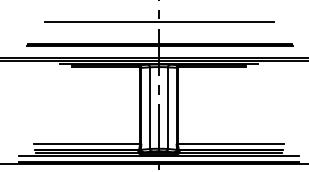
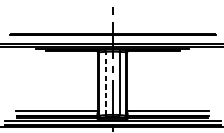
line: (159, 22) -> (112, 17), removed
line: (149, 108) -> (105, 83), solid -> dashed

